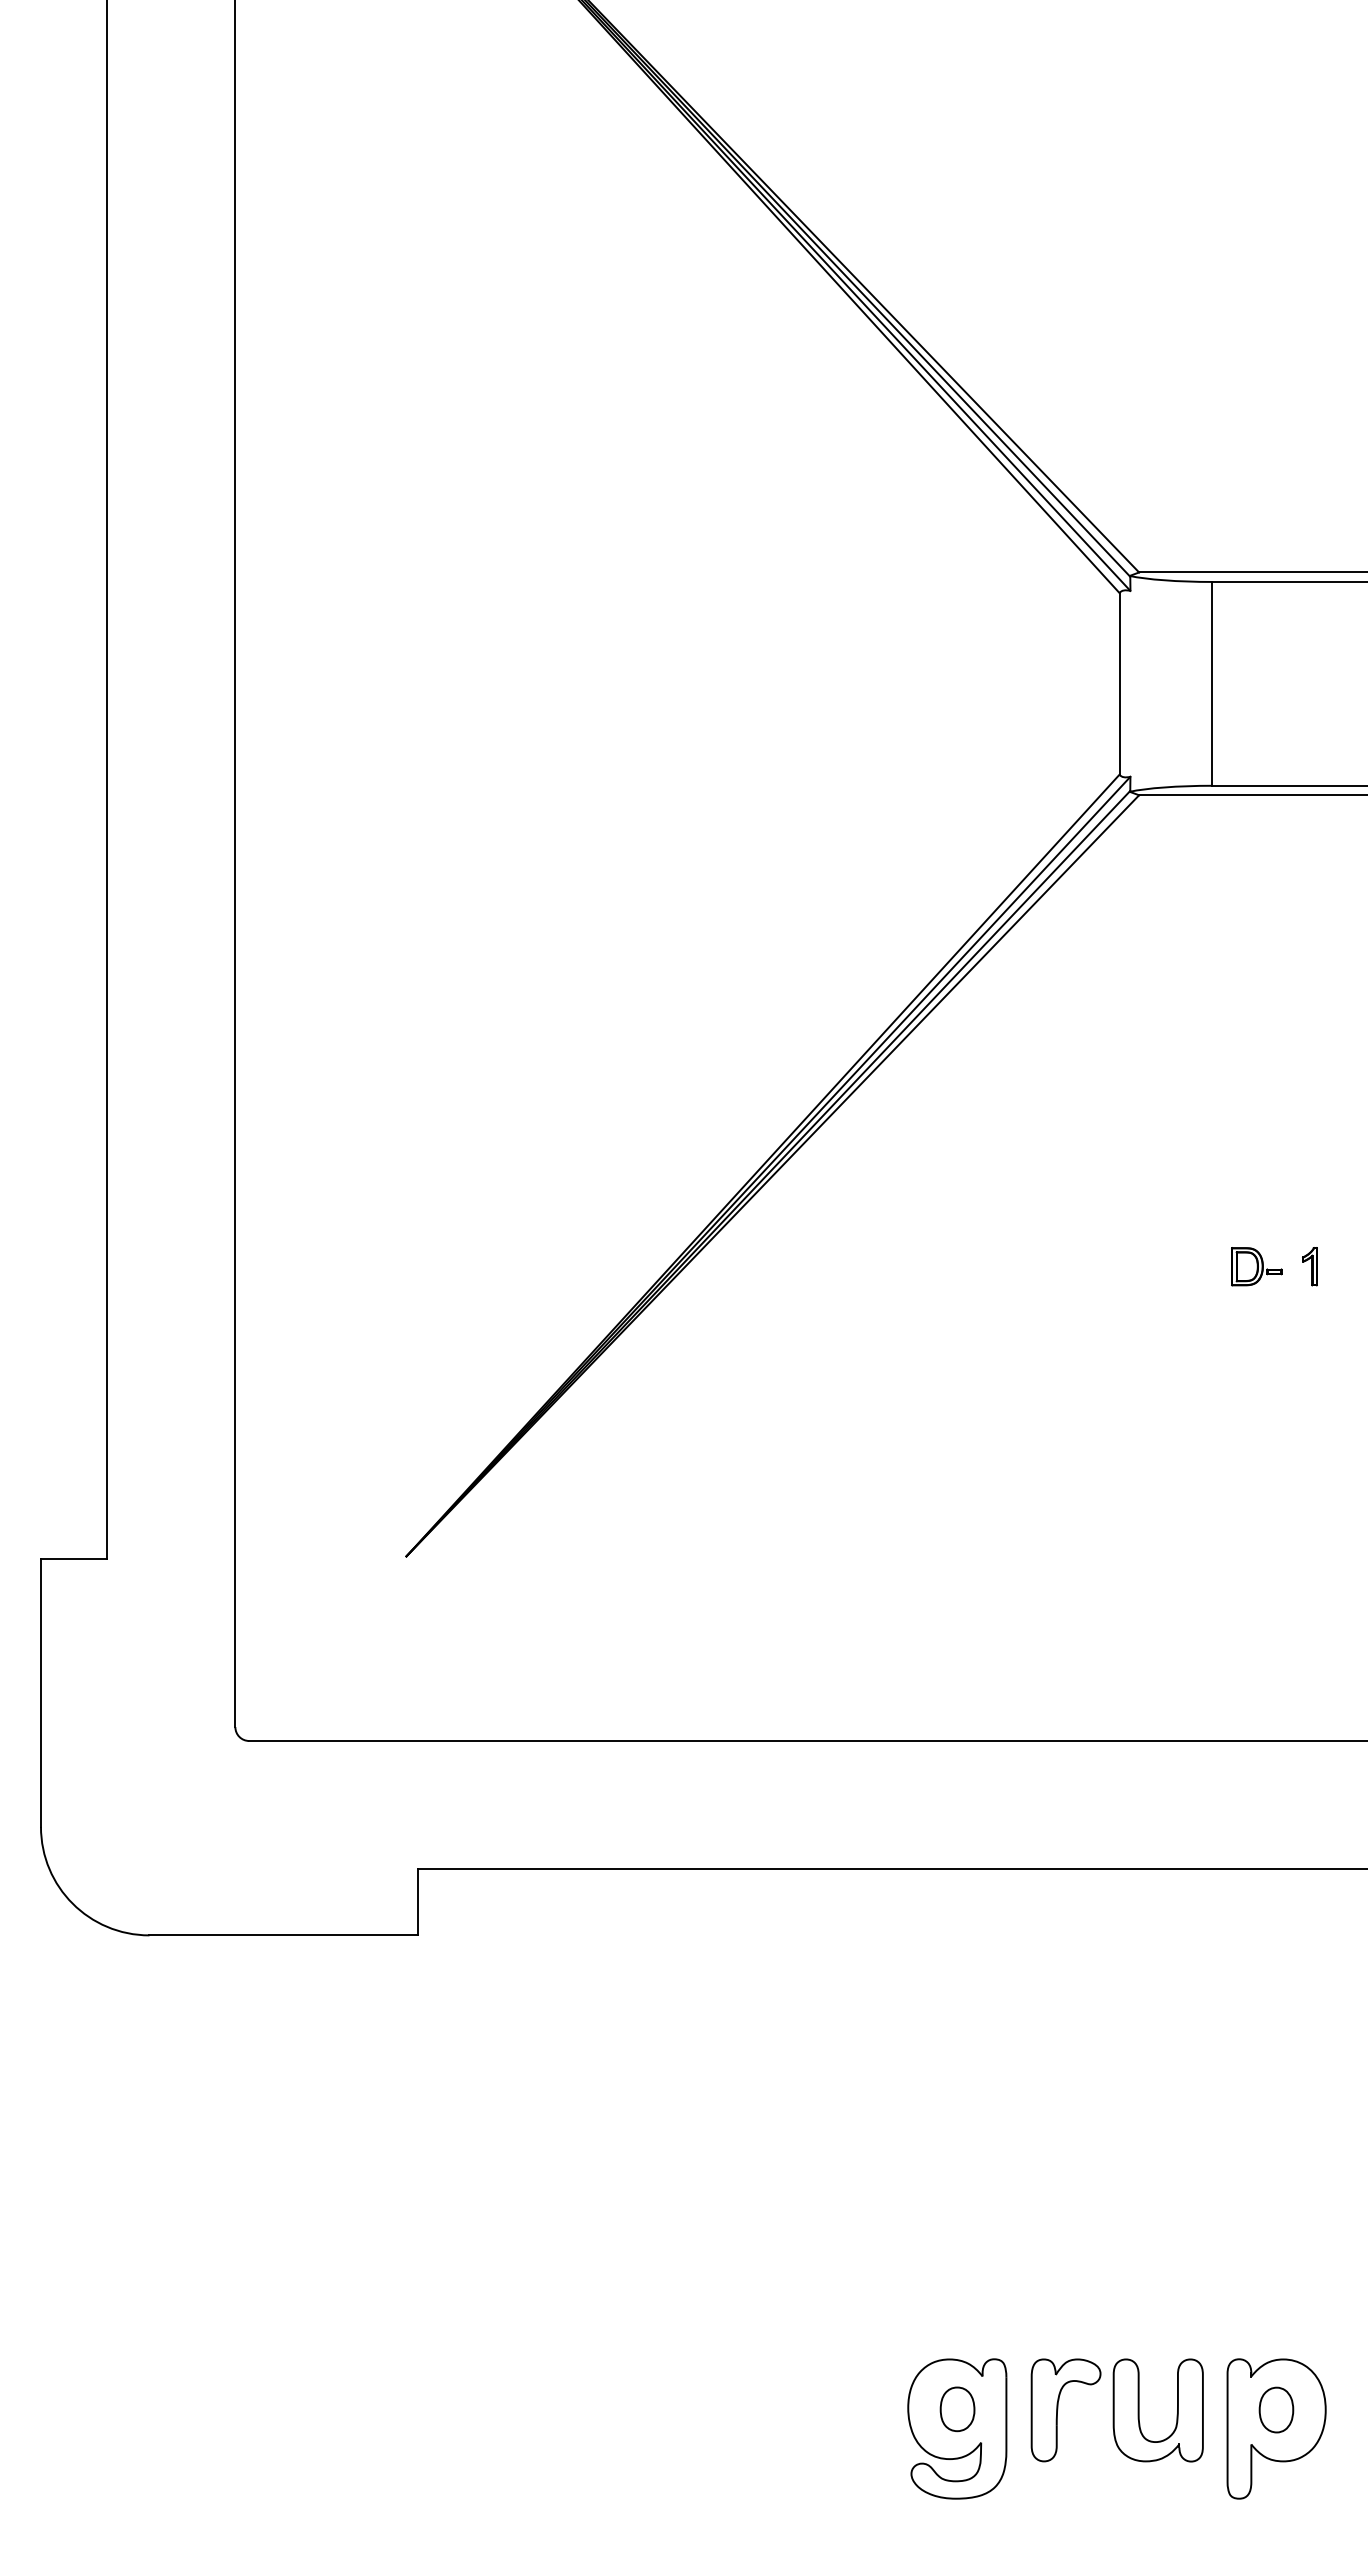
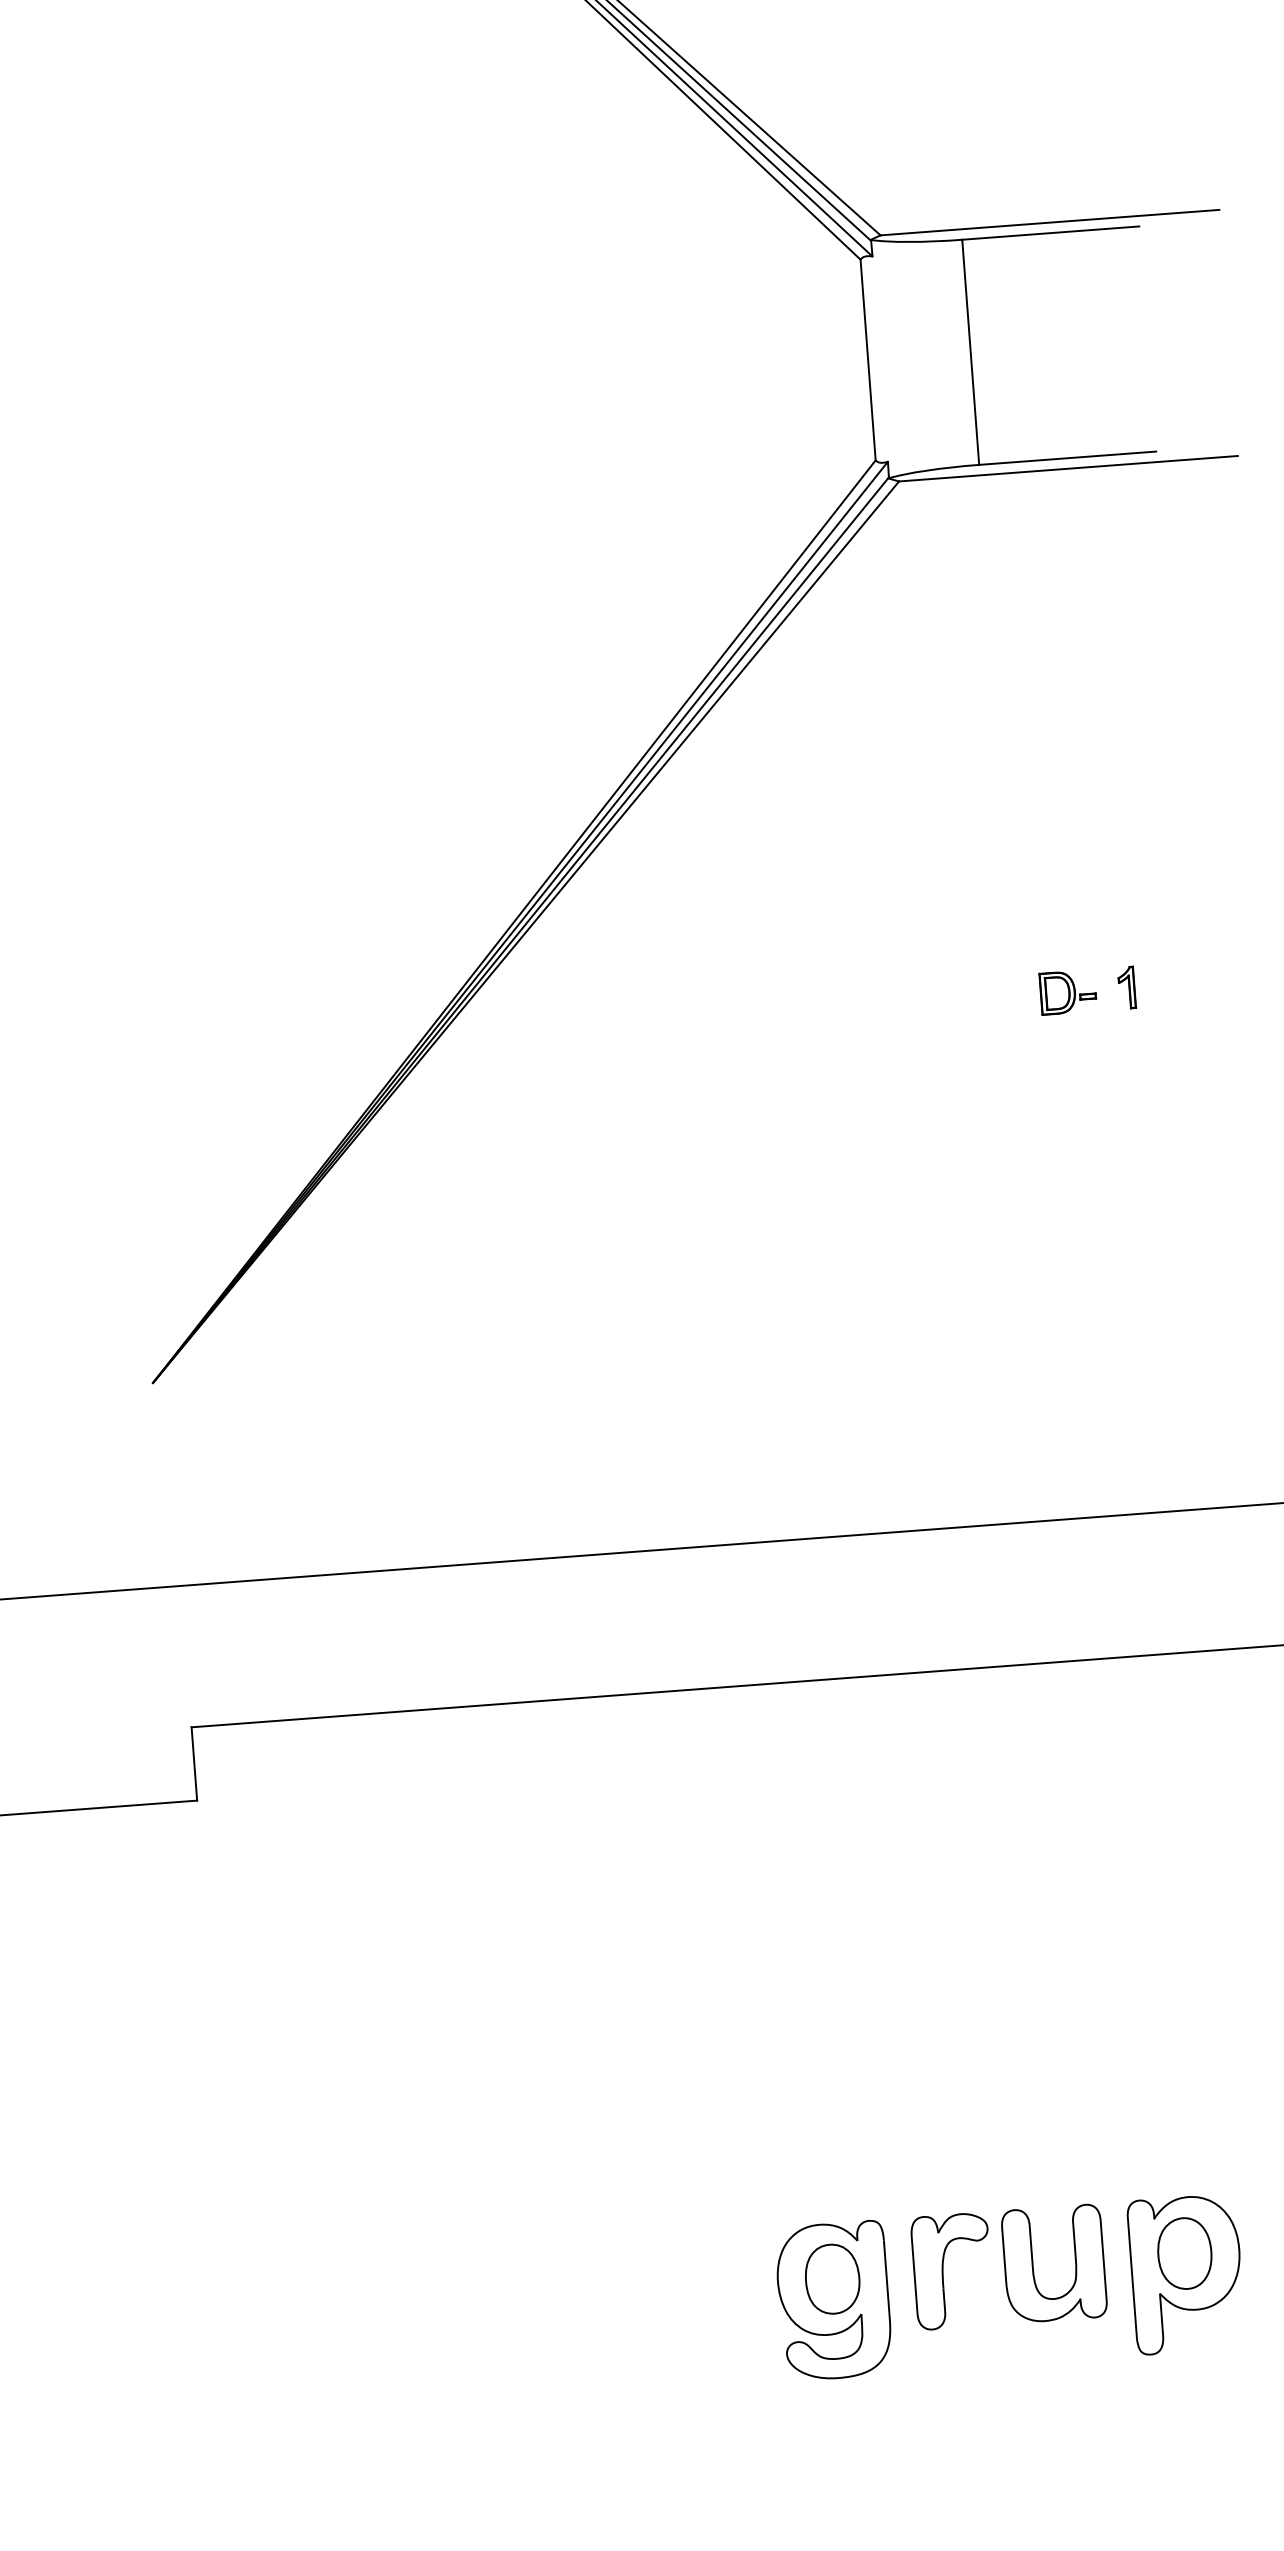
part: (957, 2409) -> (832, 2279), size x1.43
part: (1276, 2409) -> (1184, 2252), size x1.43

